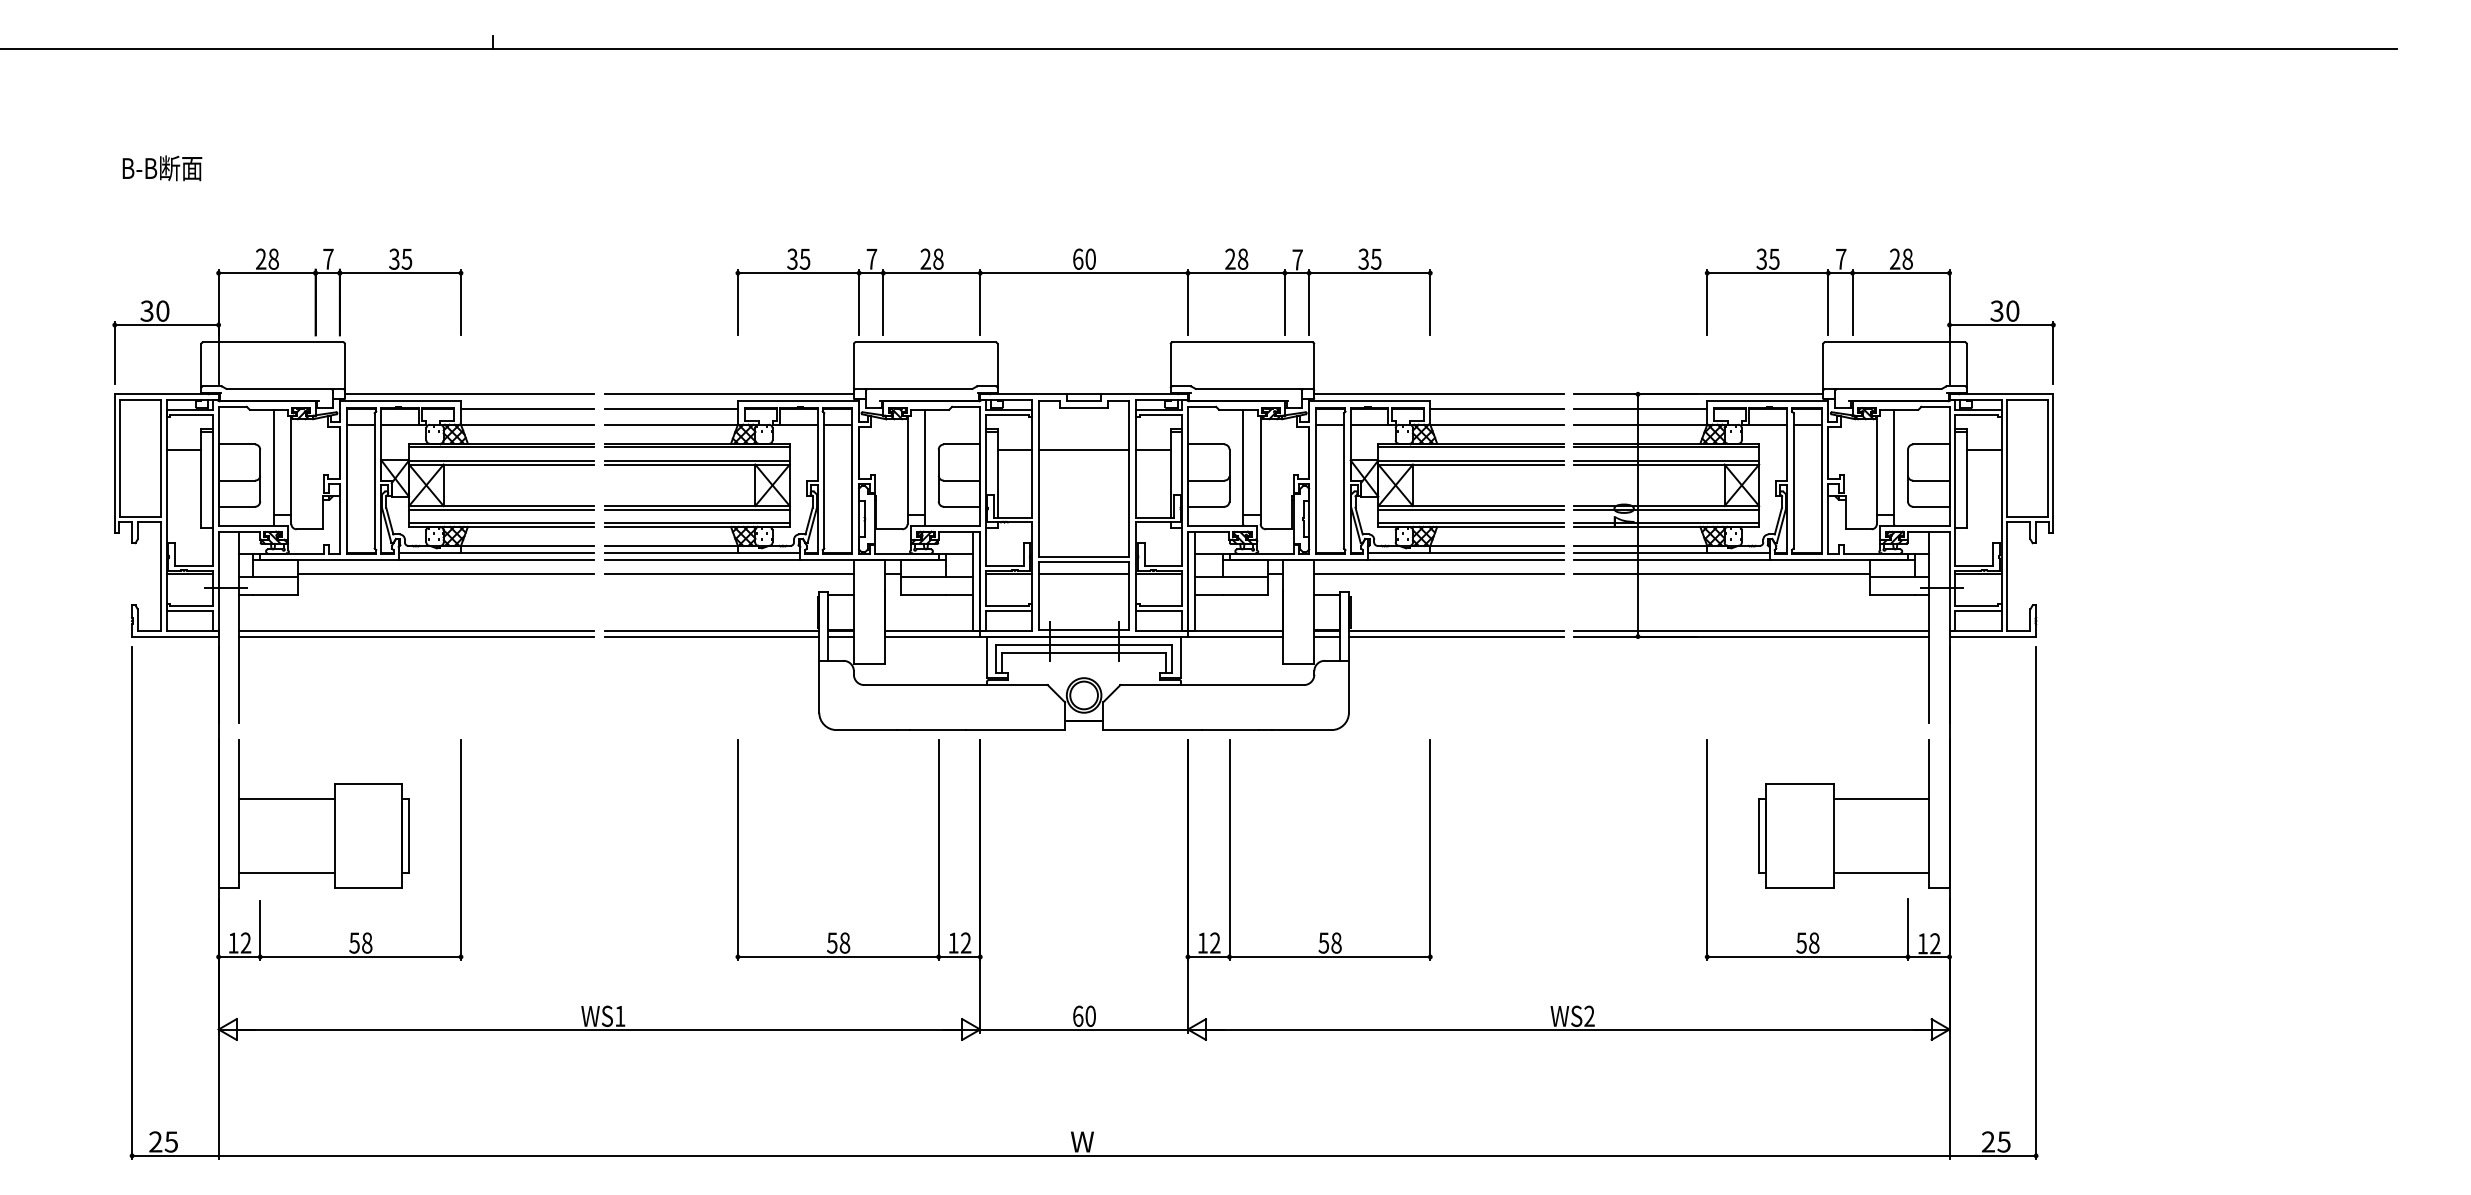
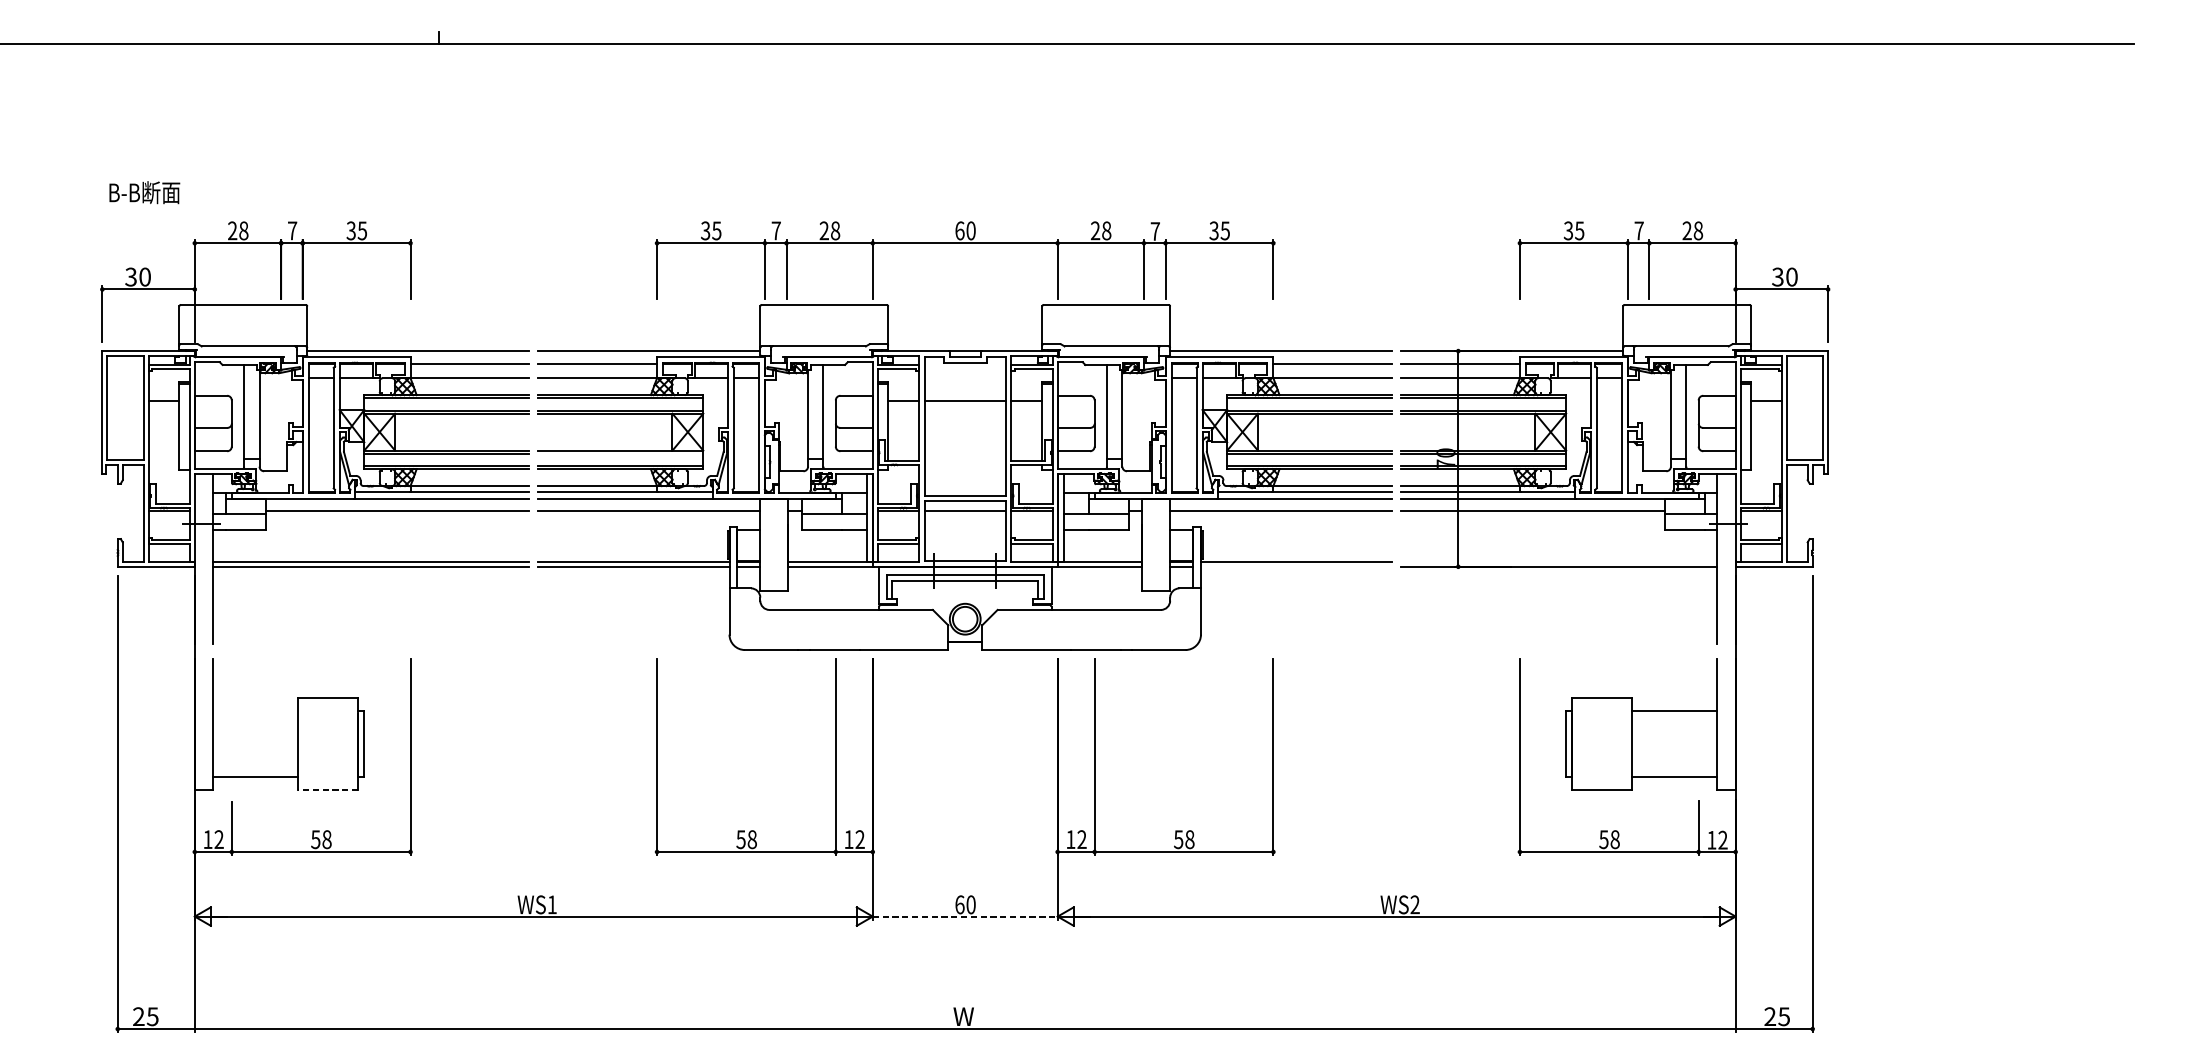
text: (162, 168) -> (144, 192), moved
line: (696, 509) -> (620, 453), removed
line: (1750, 630) -> (1558, 561), removed
line: (1455, 636) -> (1295, 566), removed
line: (286, 798) -> (255, 710), removed
line: (368, 887) -> (328, 790), solid -> dashed
line: (1084, 1029) -> (965, 916), solid -> dashed

